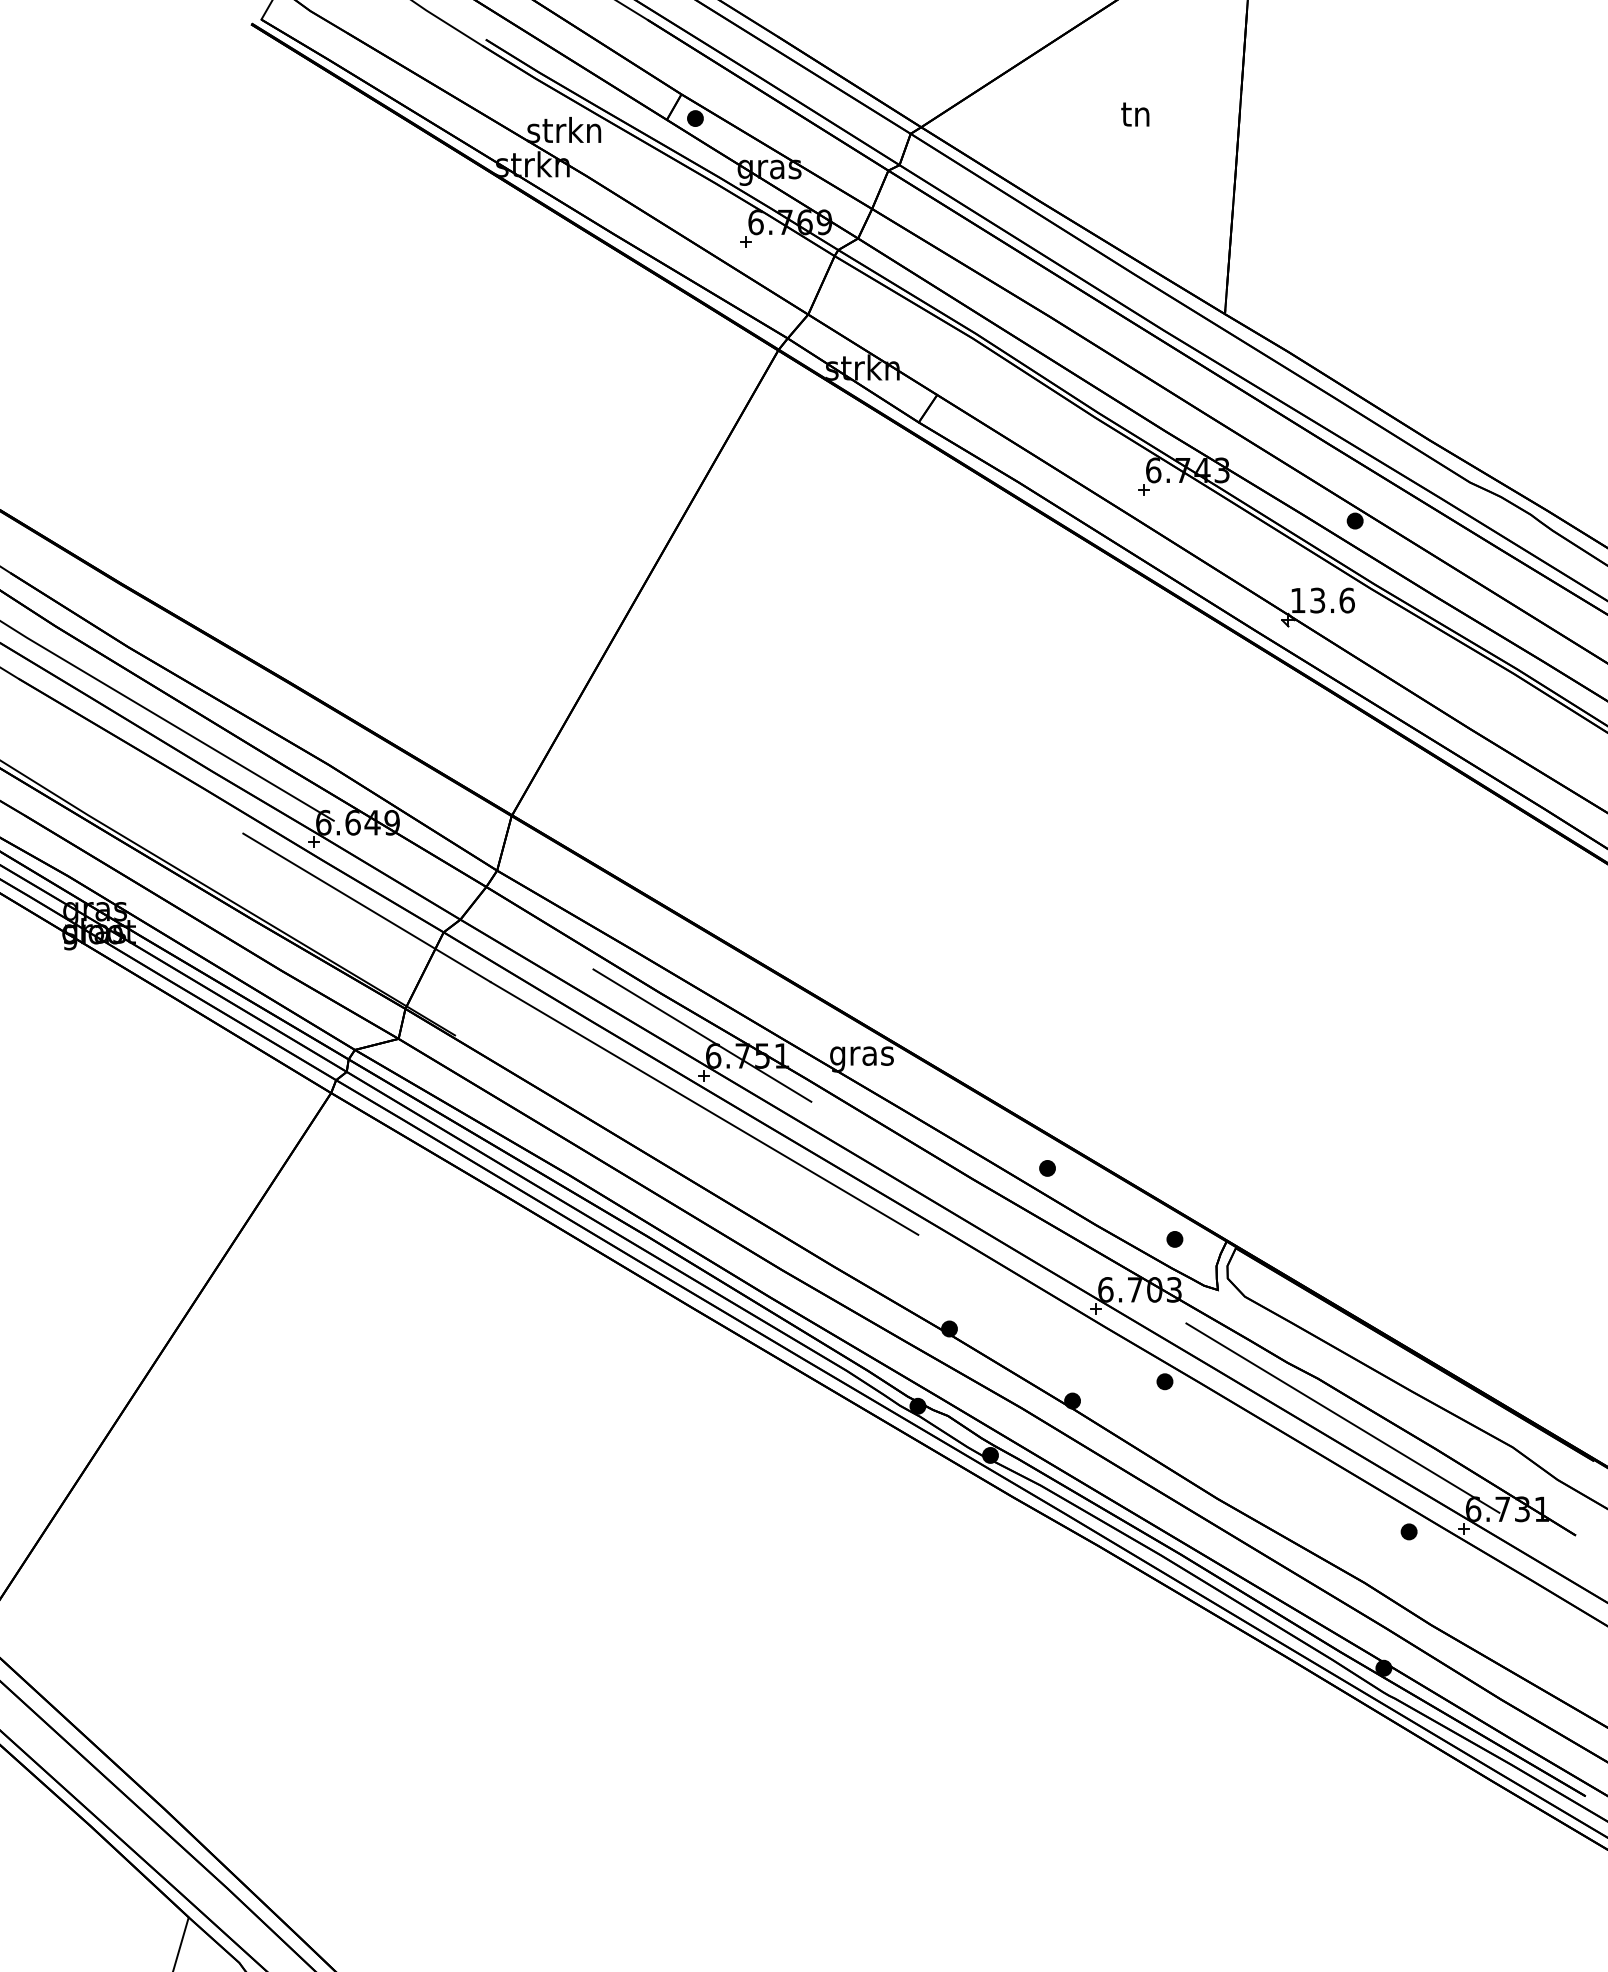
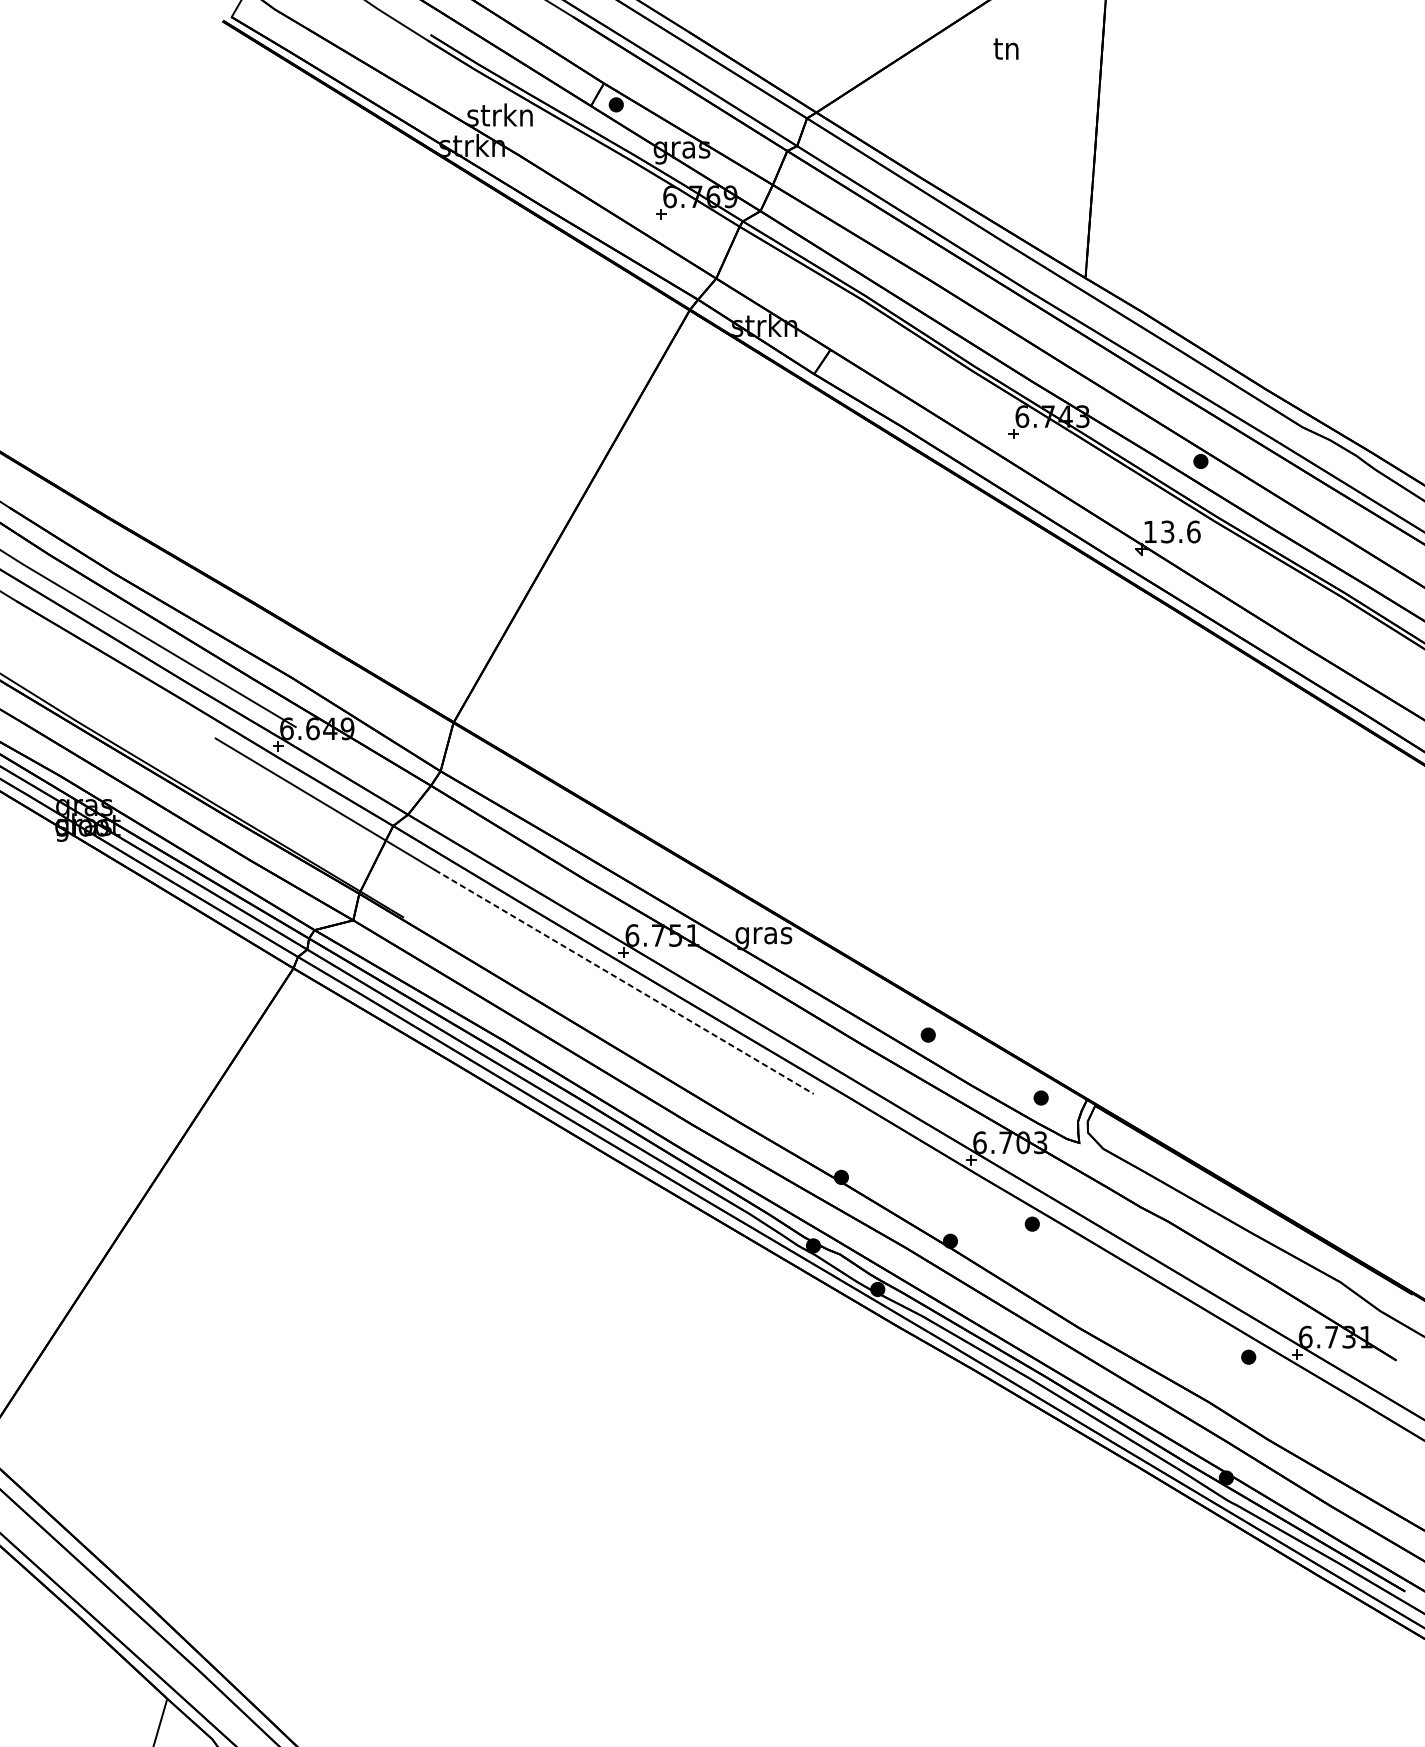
text: (1135, 114) -> (1006, 48), moved
line: (702, 1035) -> (622, 917), removed
line: (704, 1108) -> (624, 982), solid -> dashed
line: (1342, 1417) -> (1189, 1255), removed

